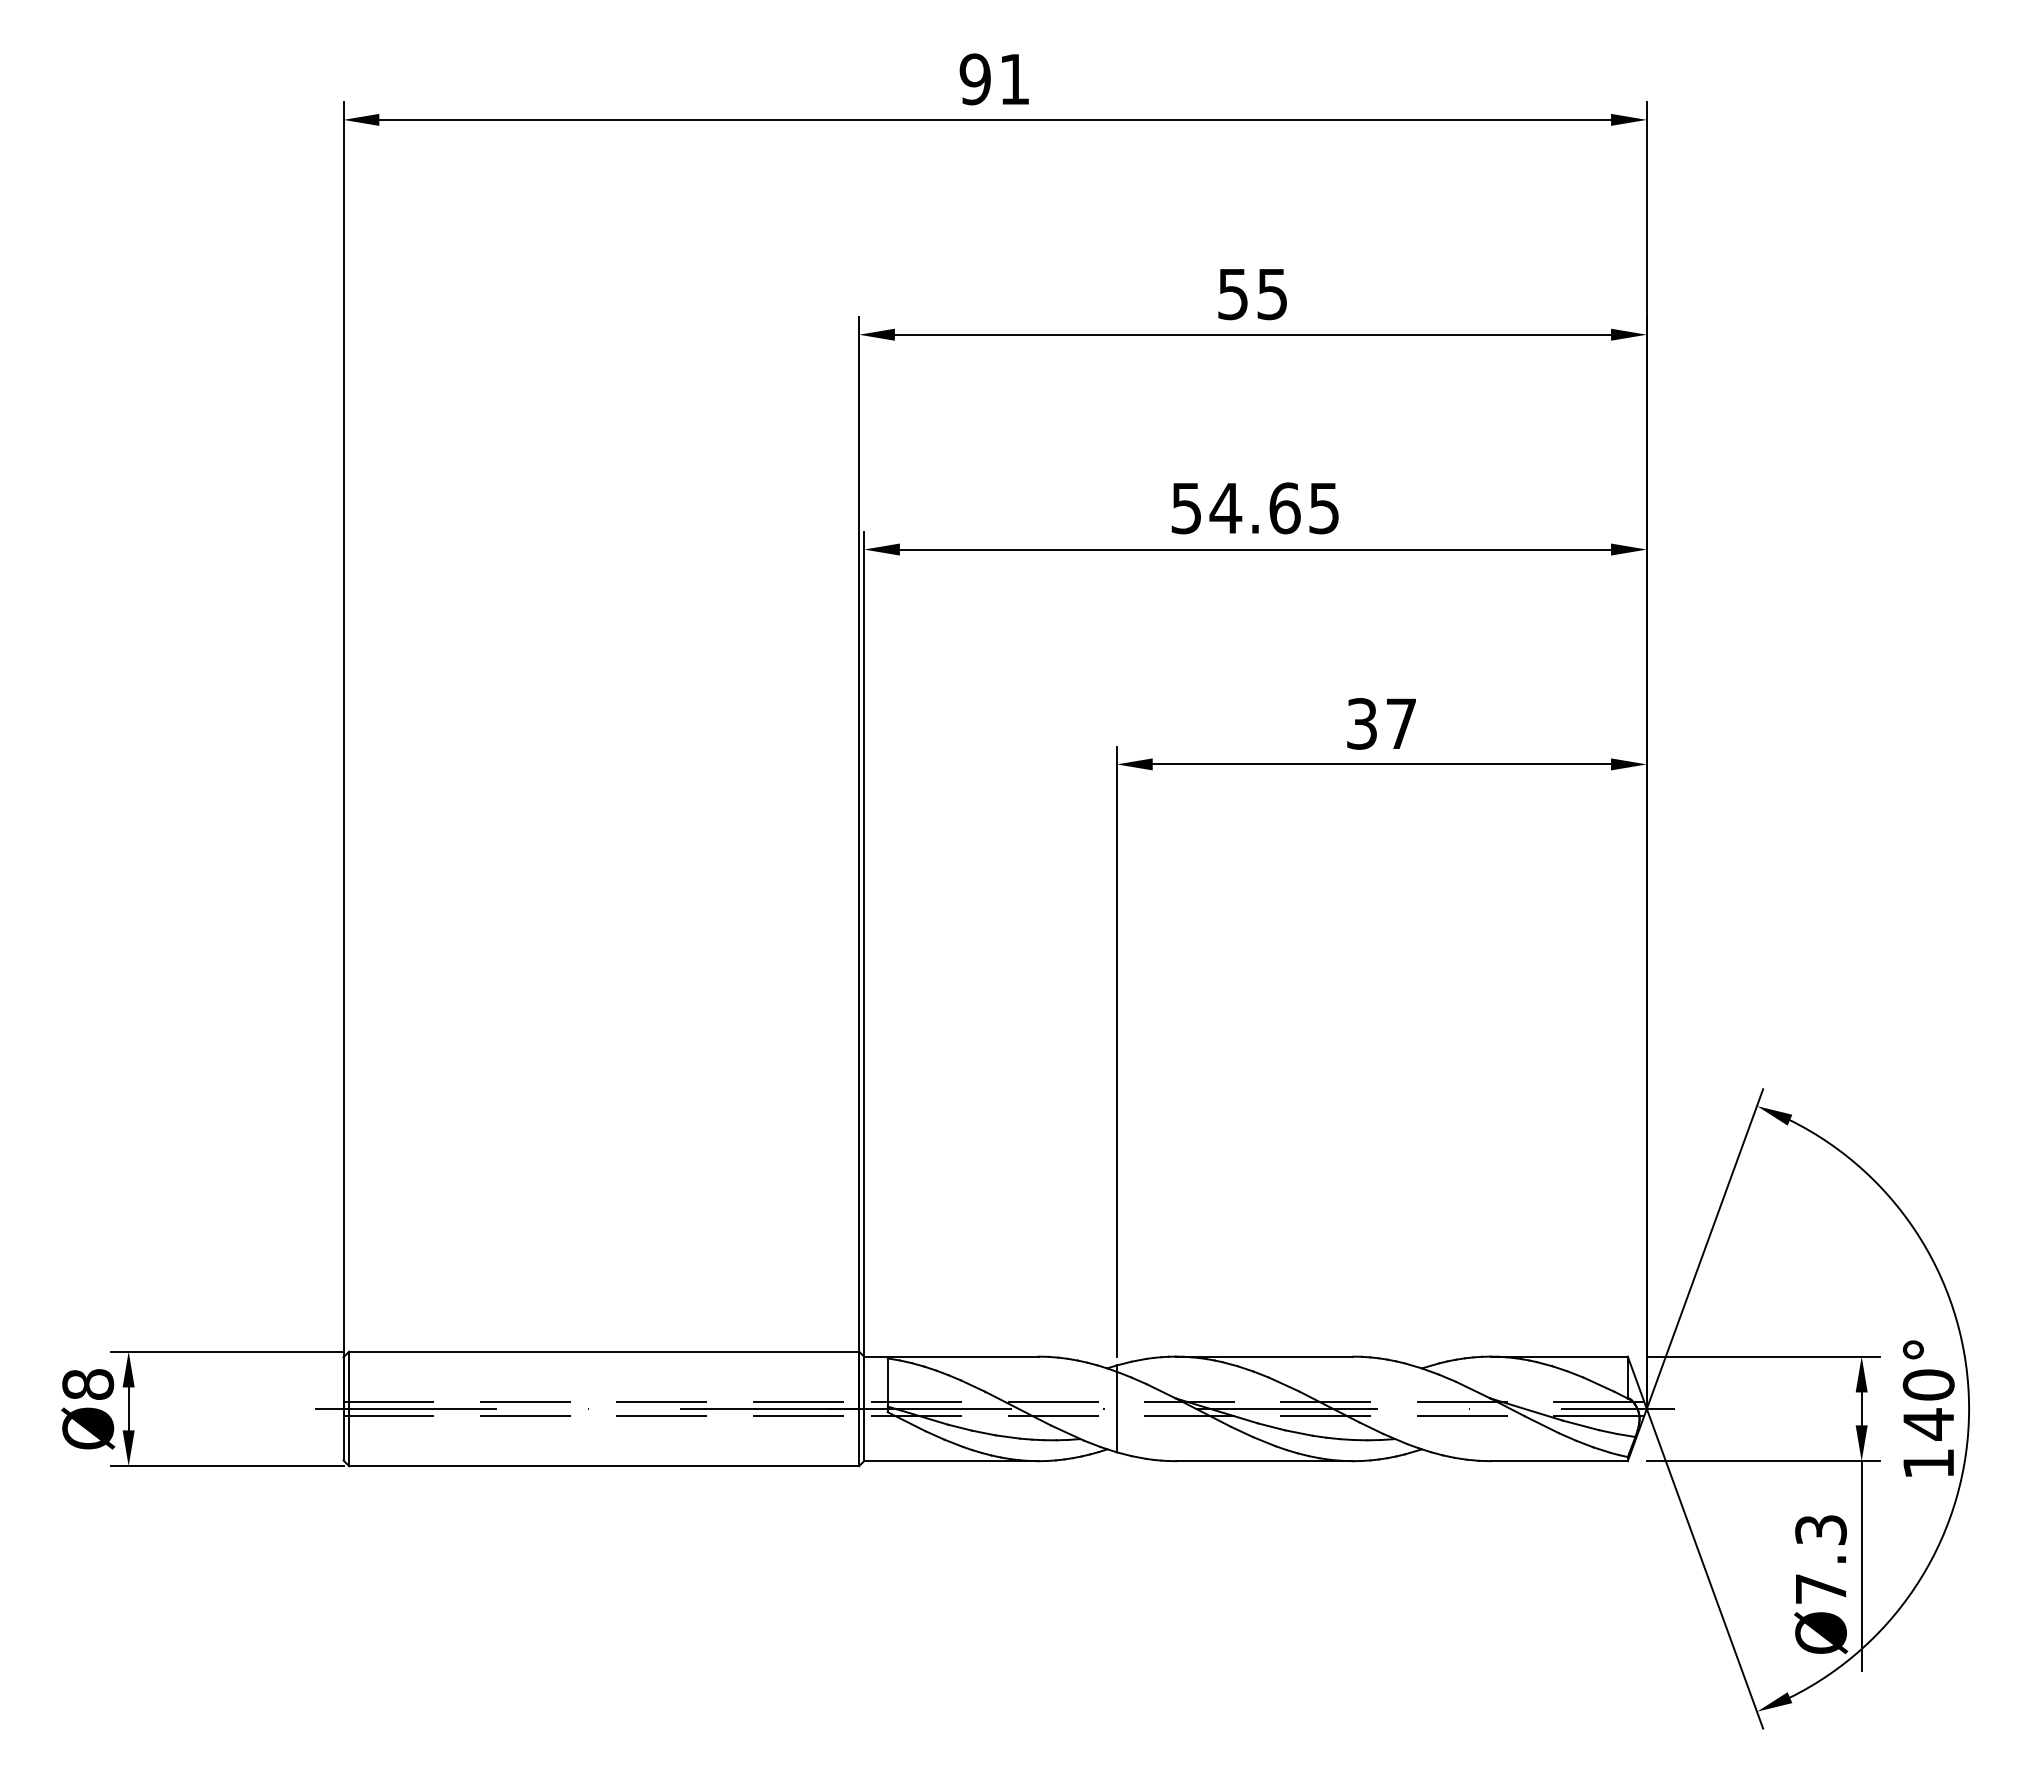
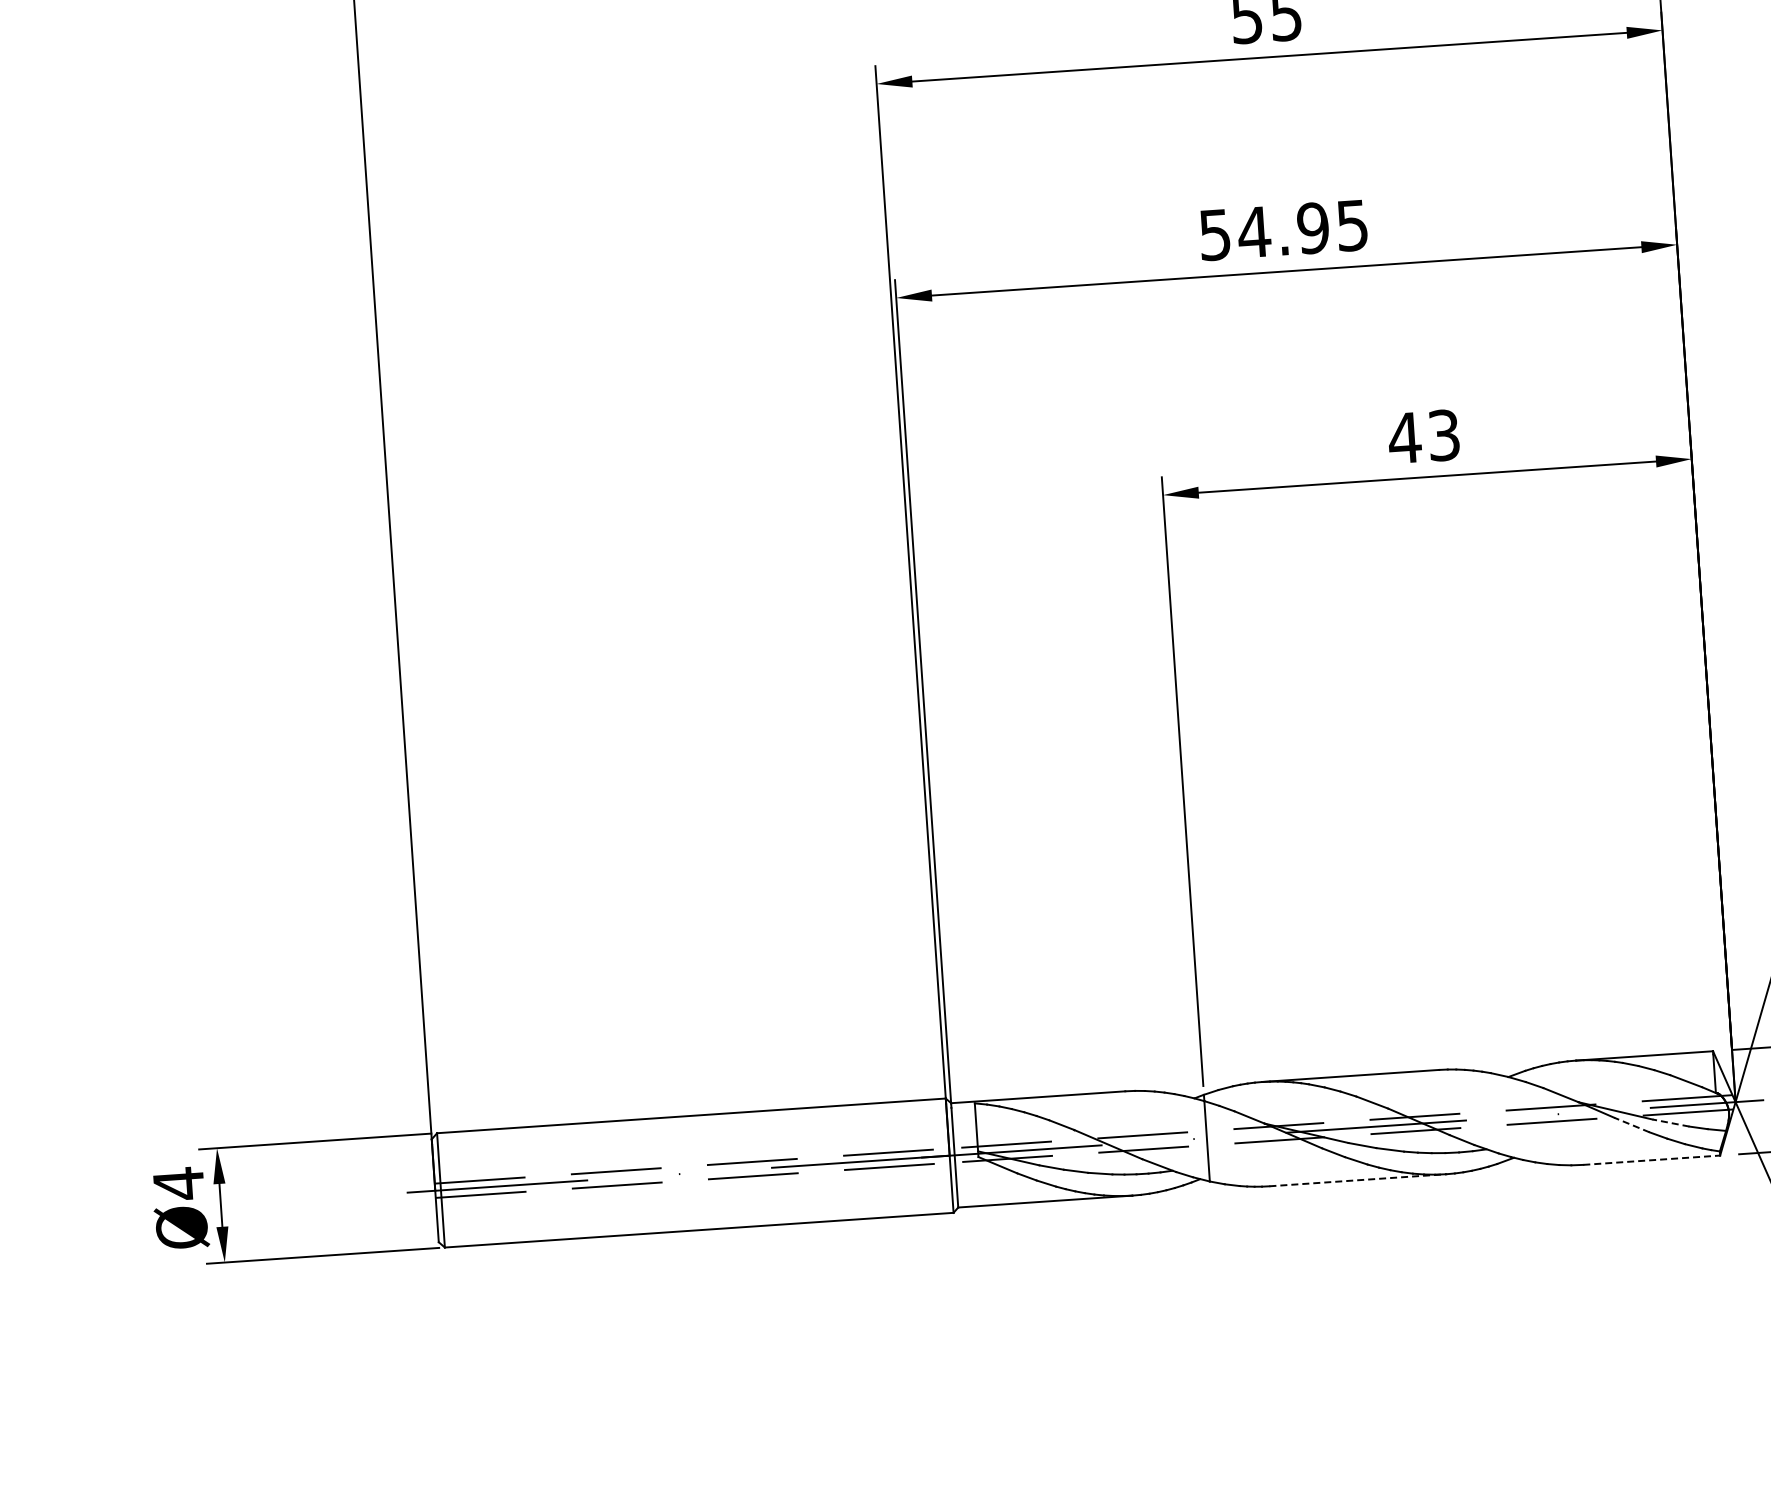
text: (1284, 508) -> (1312, 228), 54.65 -> 54.95
text: (1380, 723) -> (1423, 436), 37 -> 43
text: (88, 1384) -> (179, 1183), Ø8 -> Ø4
line: (1541, 1424) -> (1631, 1124), solid -> dashed
line: (1580, 1425) -> (1670, 1123), solid -> dashed
line: (1264, 1461) -> (1357, 1180), solid -> dashed
line: (1559, 1461) -> (1652, 1160), solid -> dashed

